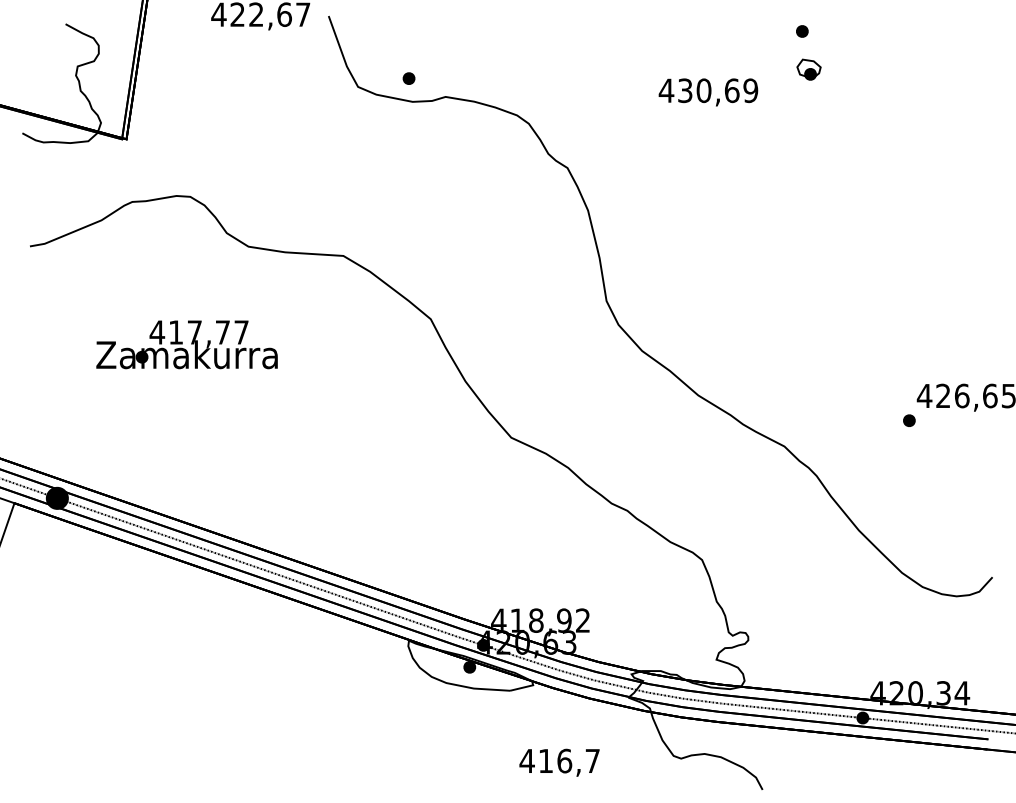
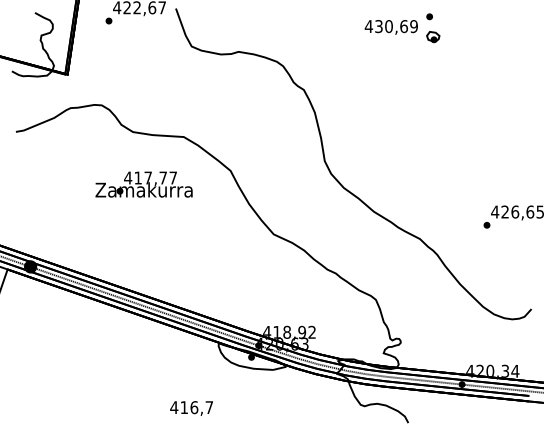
part: (408, 77) -> (108, 20), moved
text: (706, 92) -> (390, 27), moved
text: (185, 344) -> (143, 184), moved
text: (559, 762) -> (191, 408), moved

